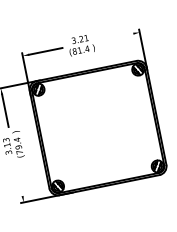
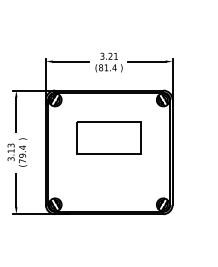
line: (115, 37) -> (146, 61), added
part: (94, 114) -> (108, 137), added
line: (19, 180) -> (16, 190), added

